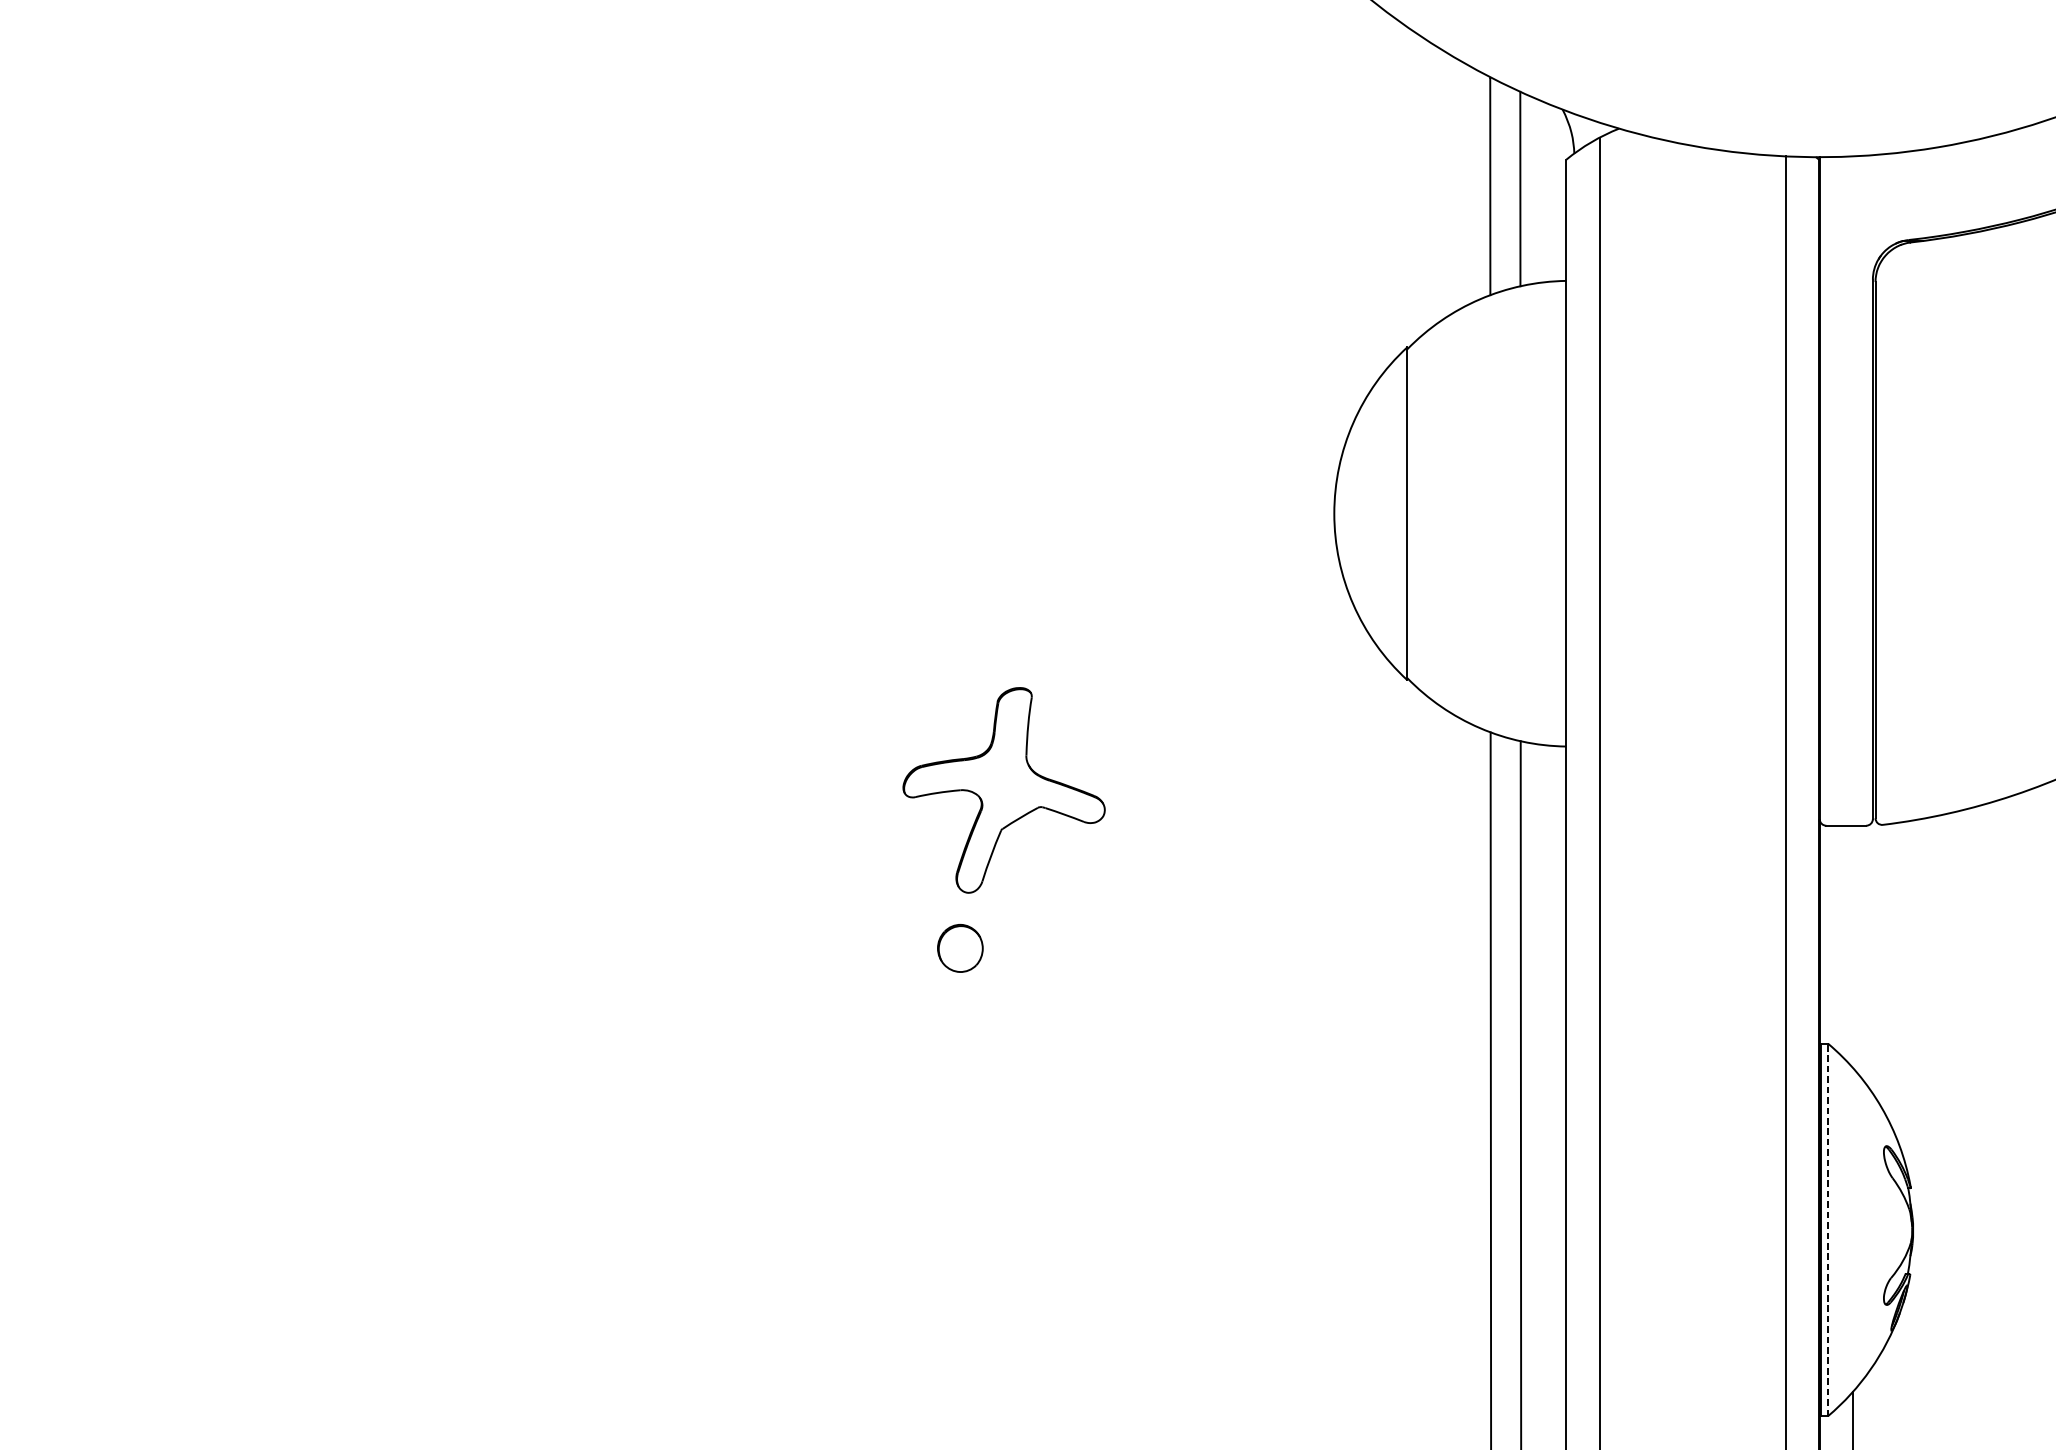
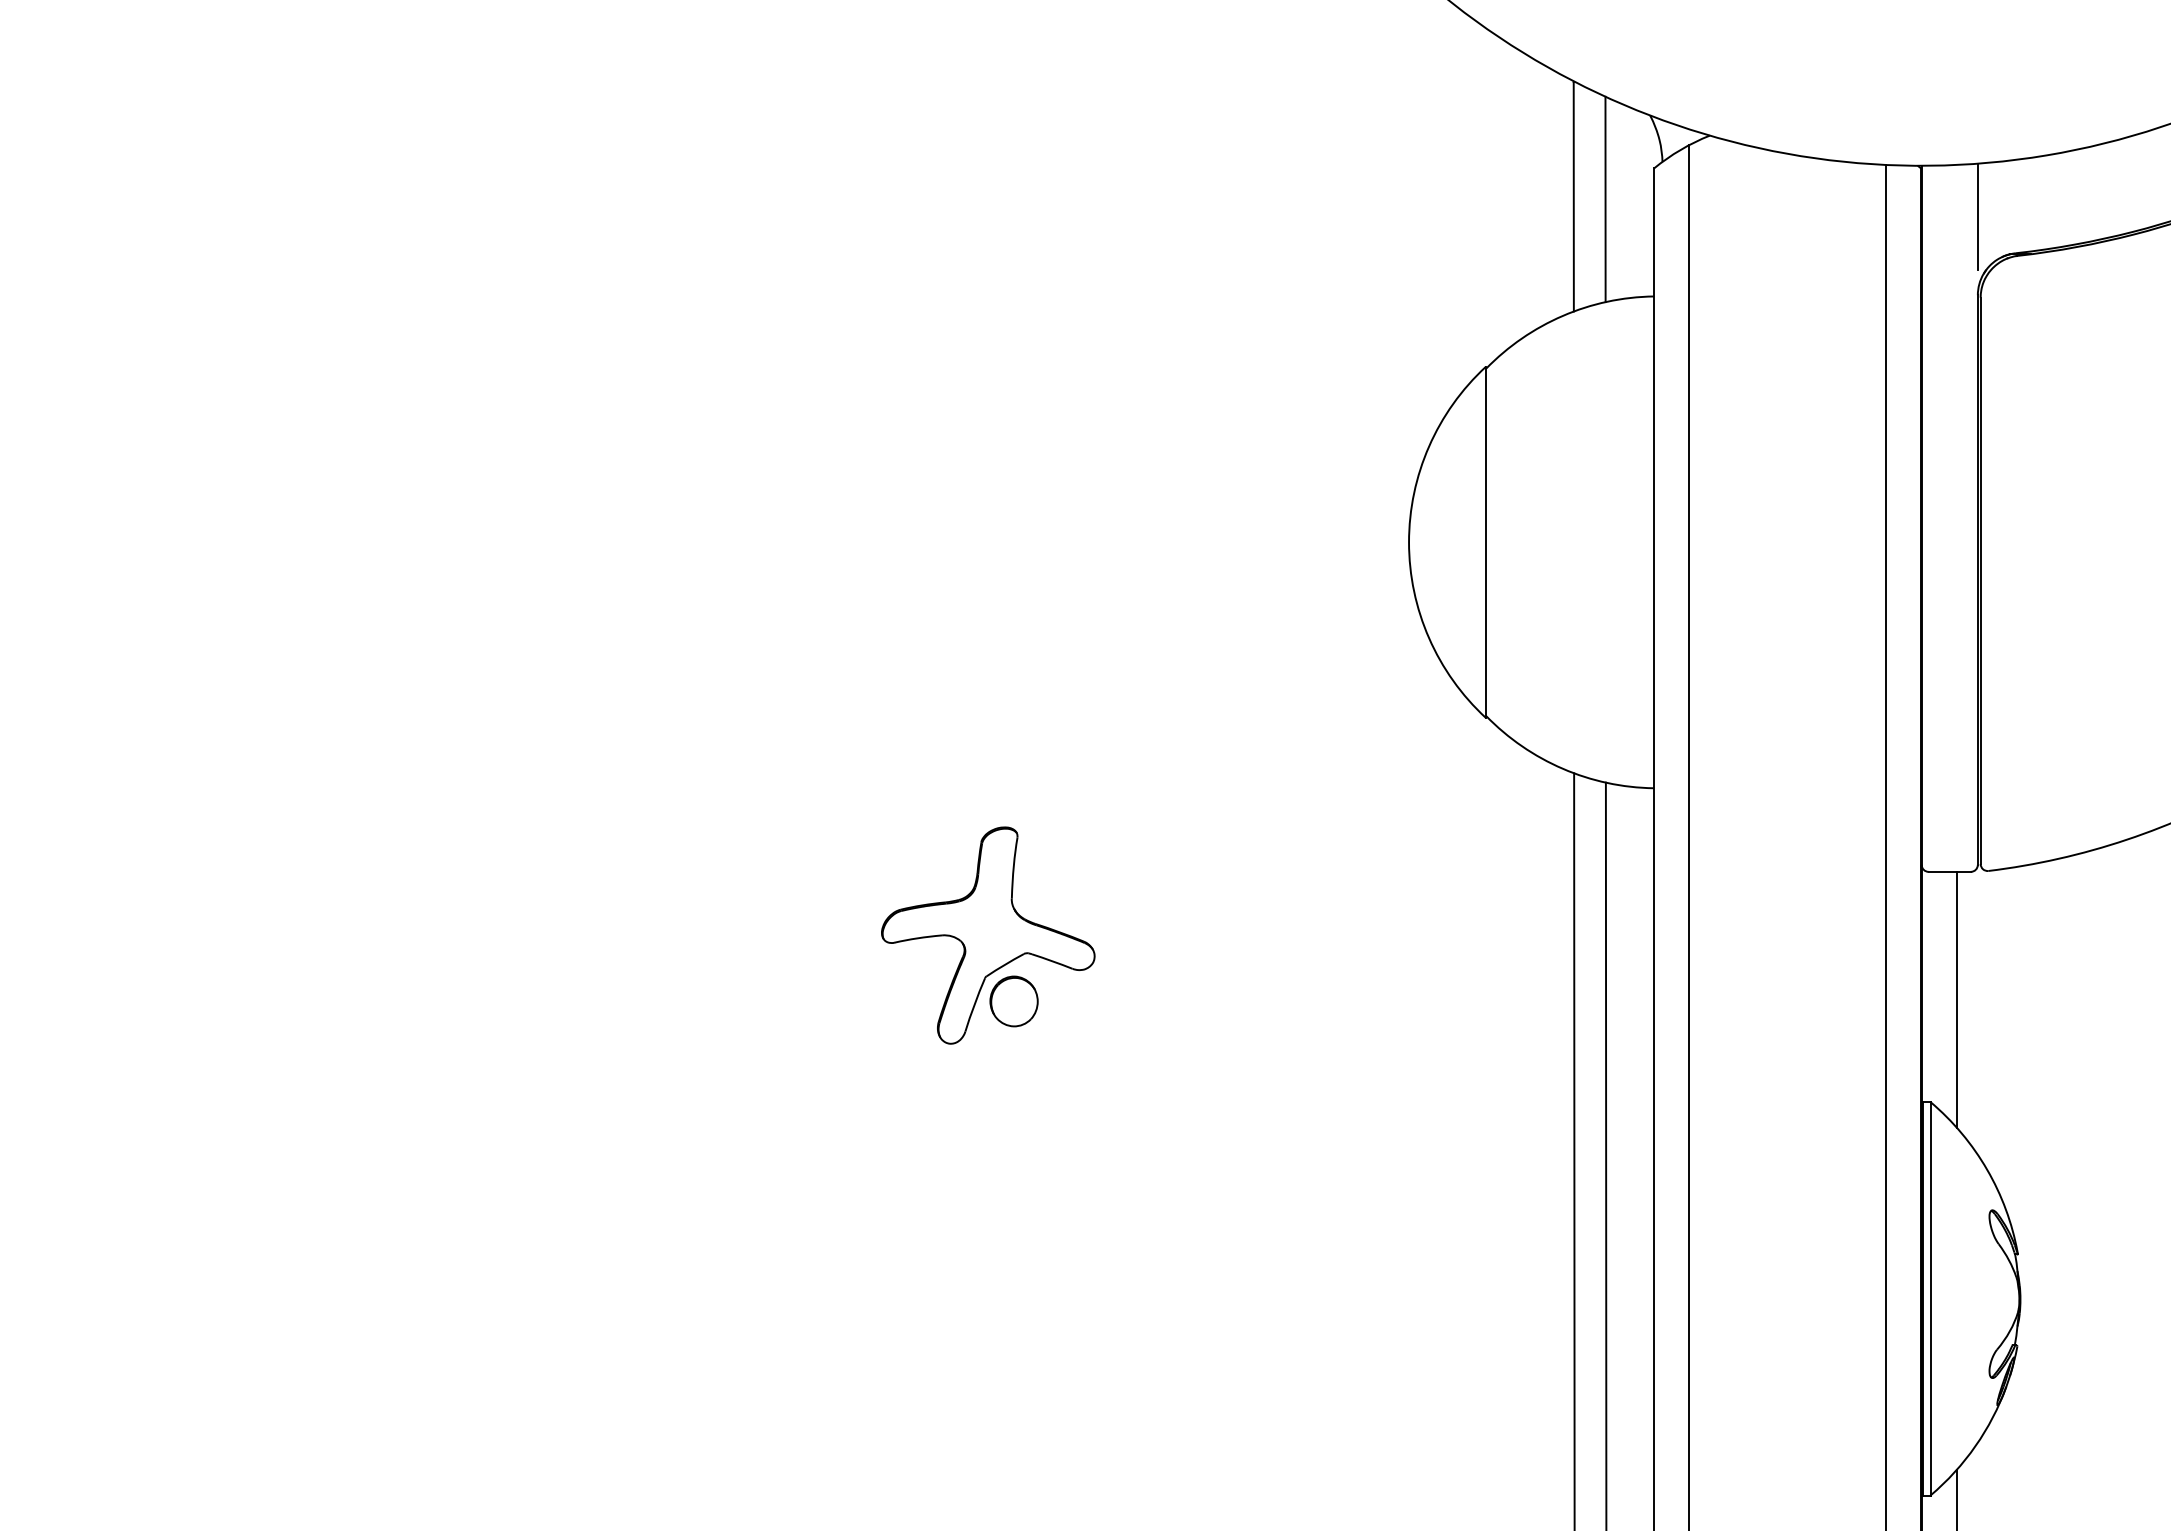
line: (1872, 205) -> (1977, 216), added
part: (1004, 790) -> (988, 935), moved
line: (1852, 946) -> (1956, 999), added
line: (1828, 1229) -> (1930, 1298), dashed -> solid

